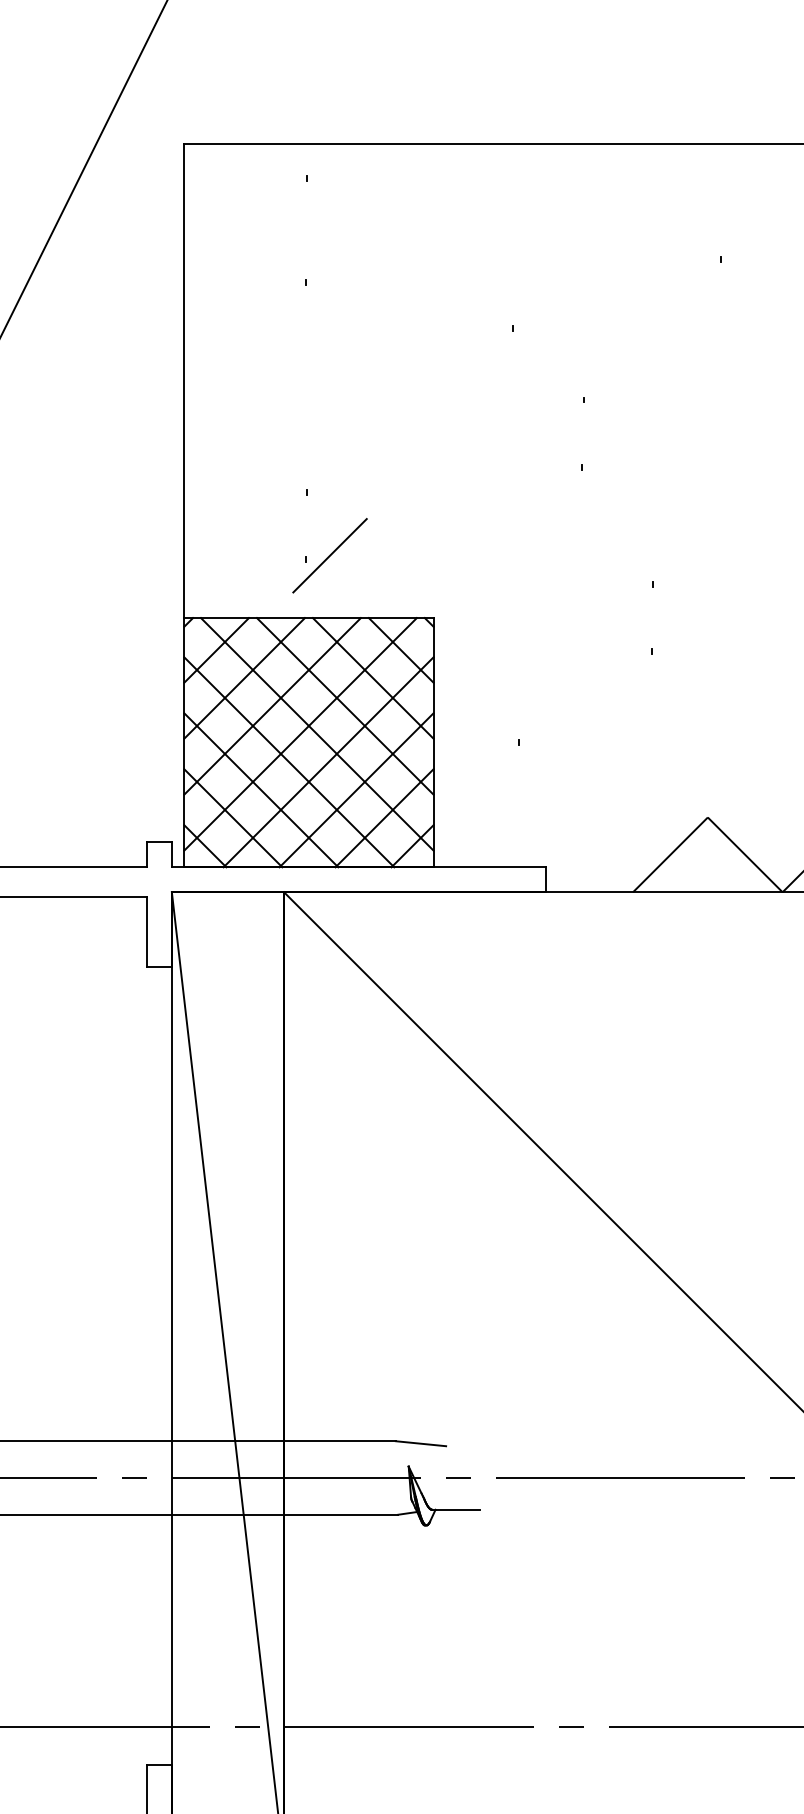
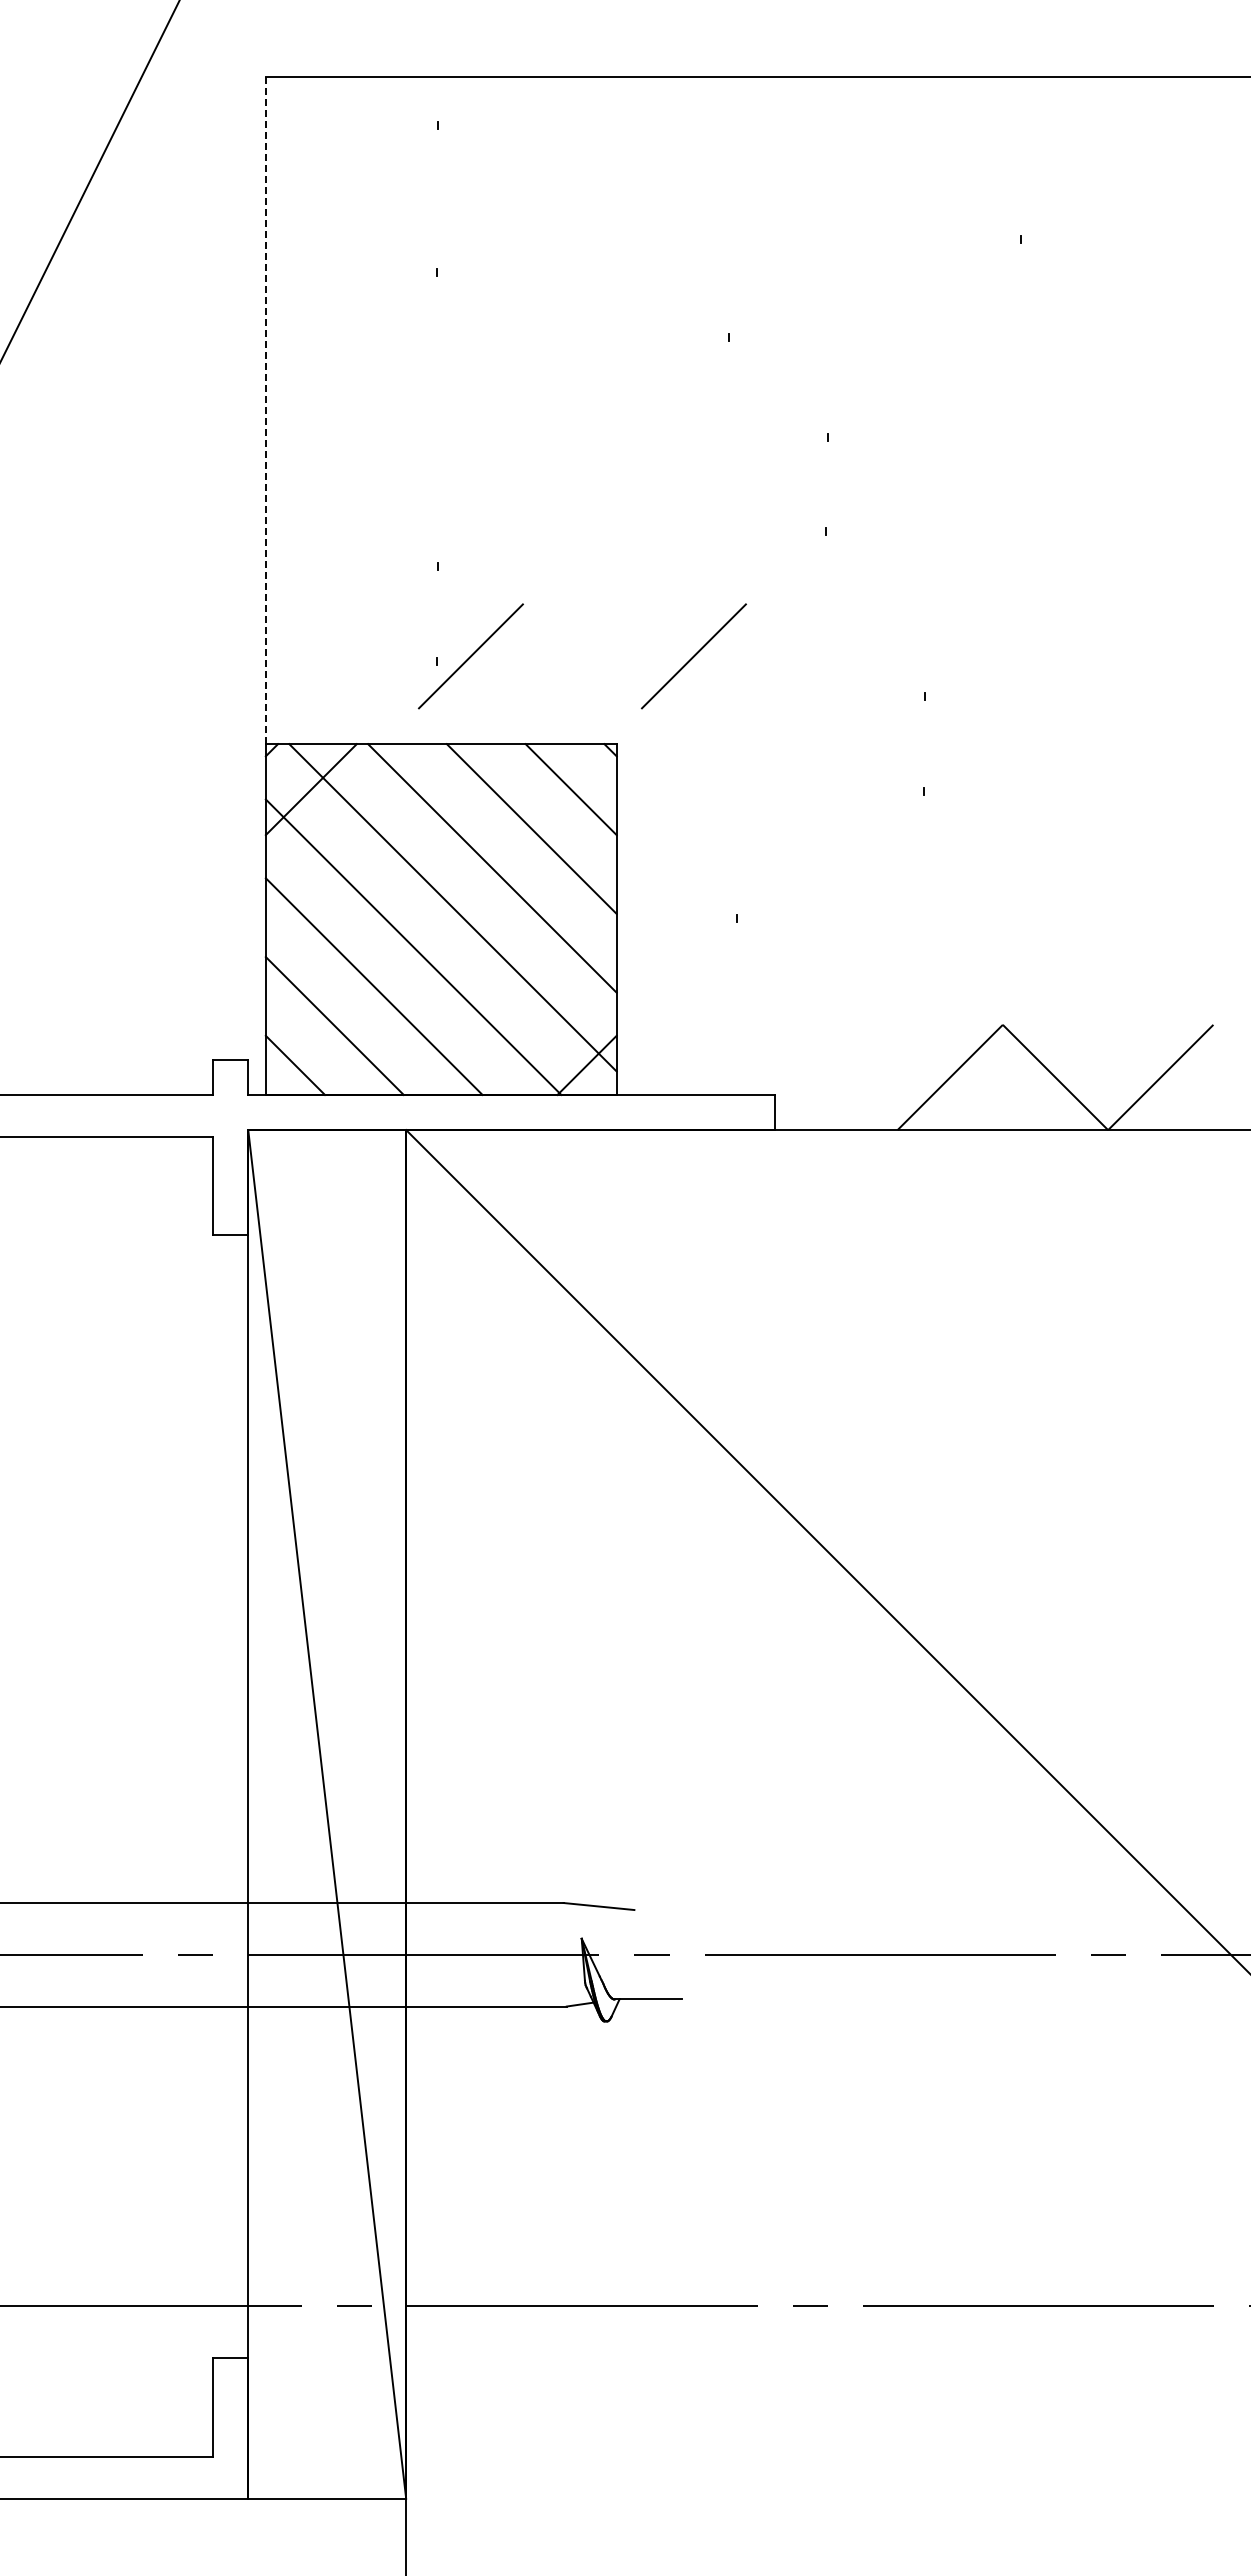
line: (184, 381) -> (265, 410), solid -> dashed
line: (488, 555) -> (693, 656), added
line: (244, 678) -> (350, 828), removed
line: (272, 706) -> (389, 868), removed
line: (300, 734) -> (429, 907), removed
line: (328, 761) -> (468, 946), removed
line: (356, 790) -> (507, 986), removed
line: (384, 817) -> (547, 1025), removed

